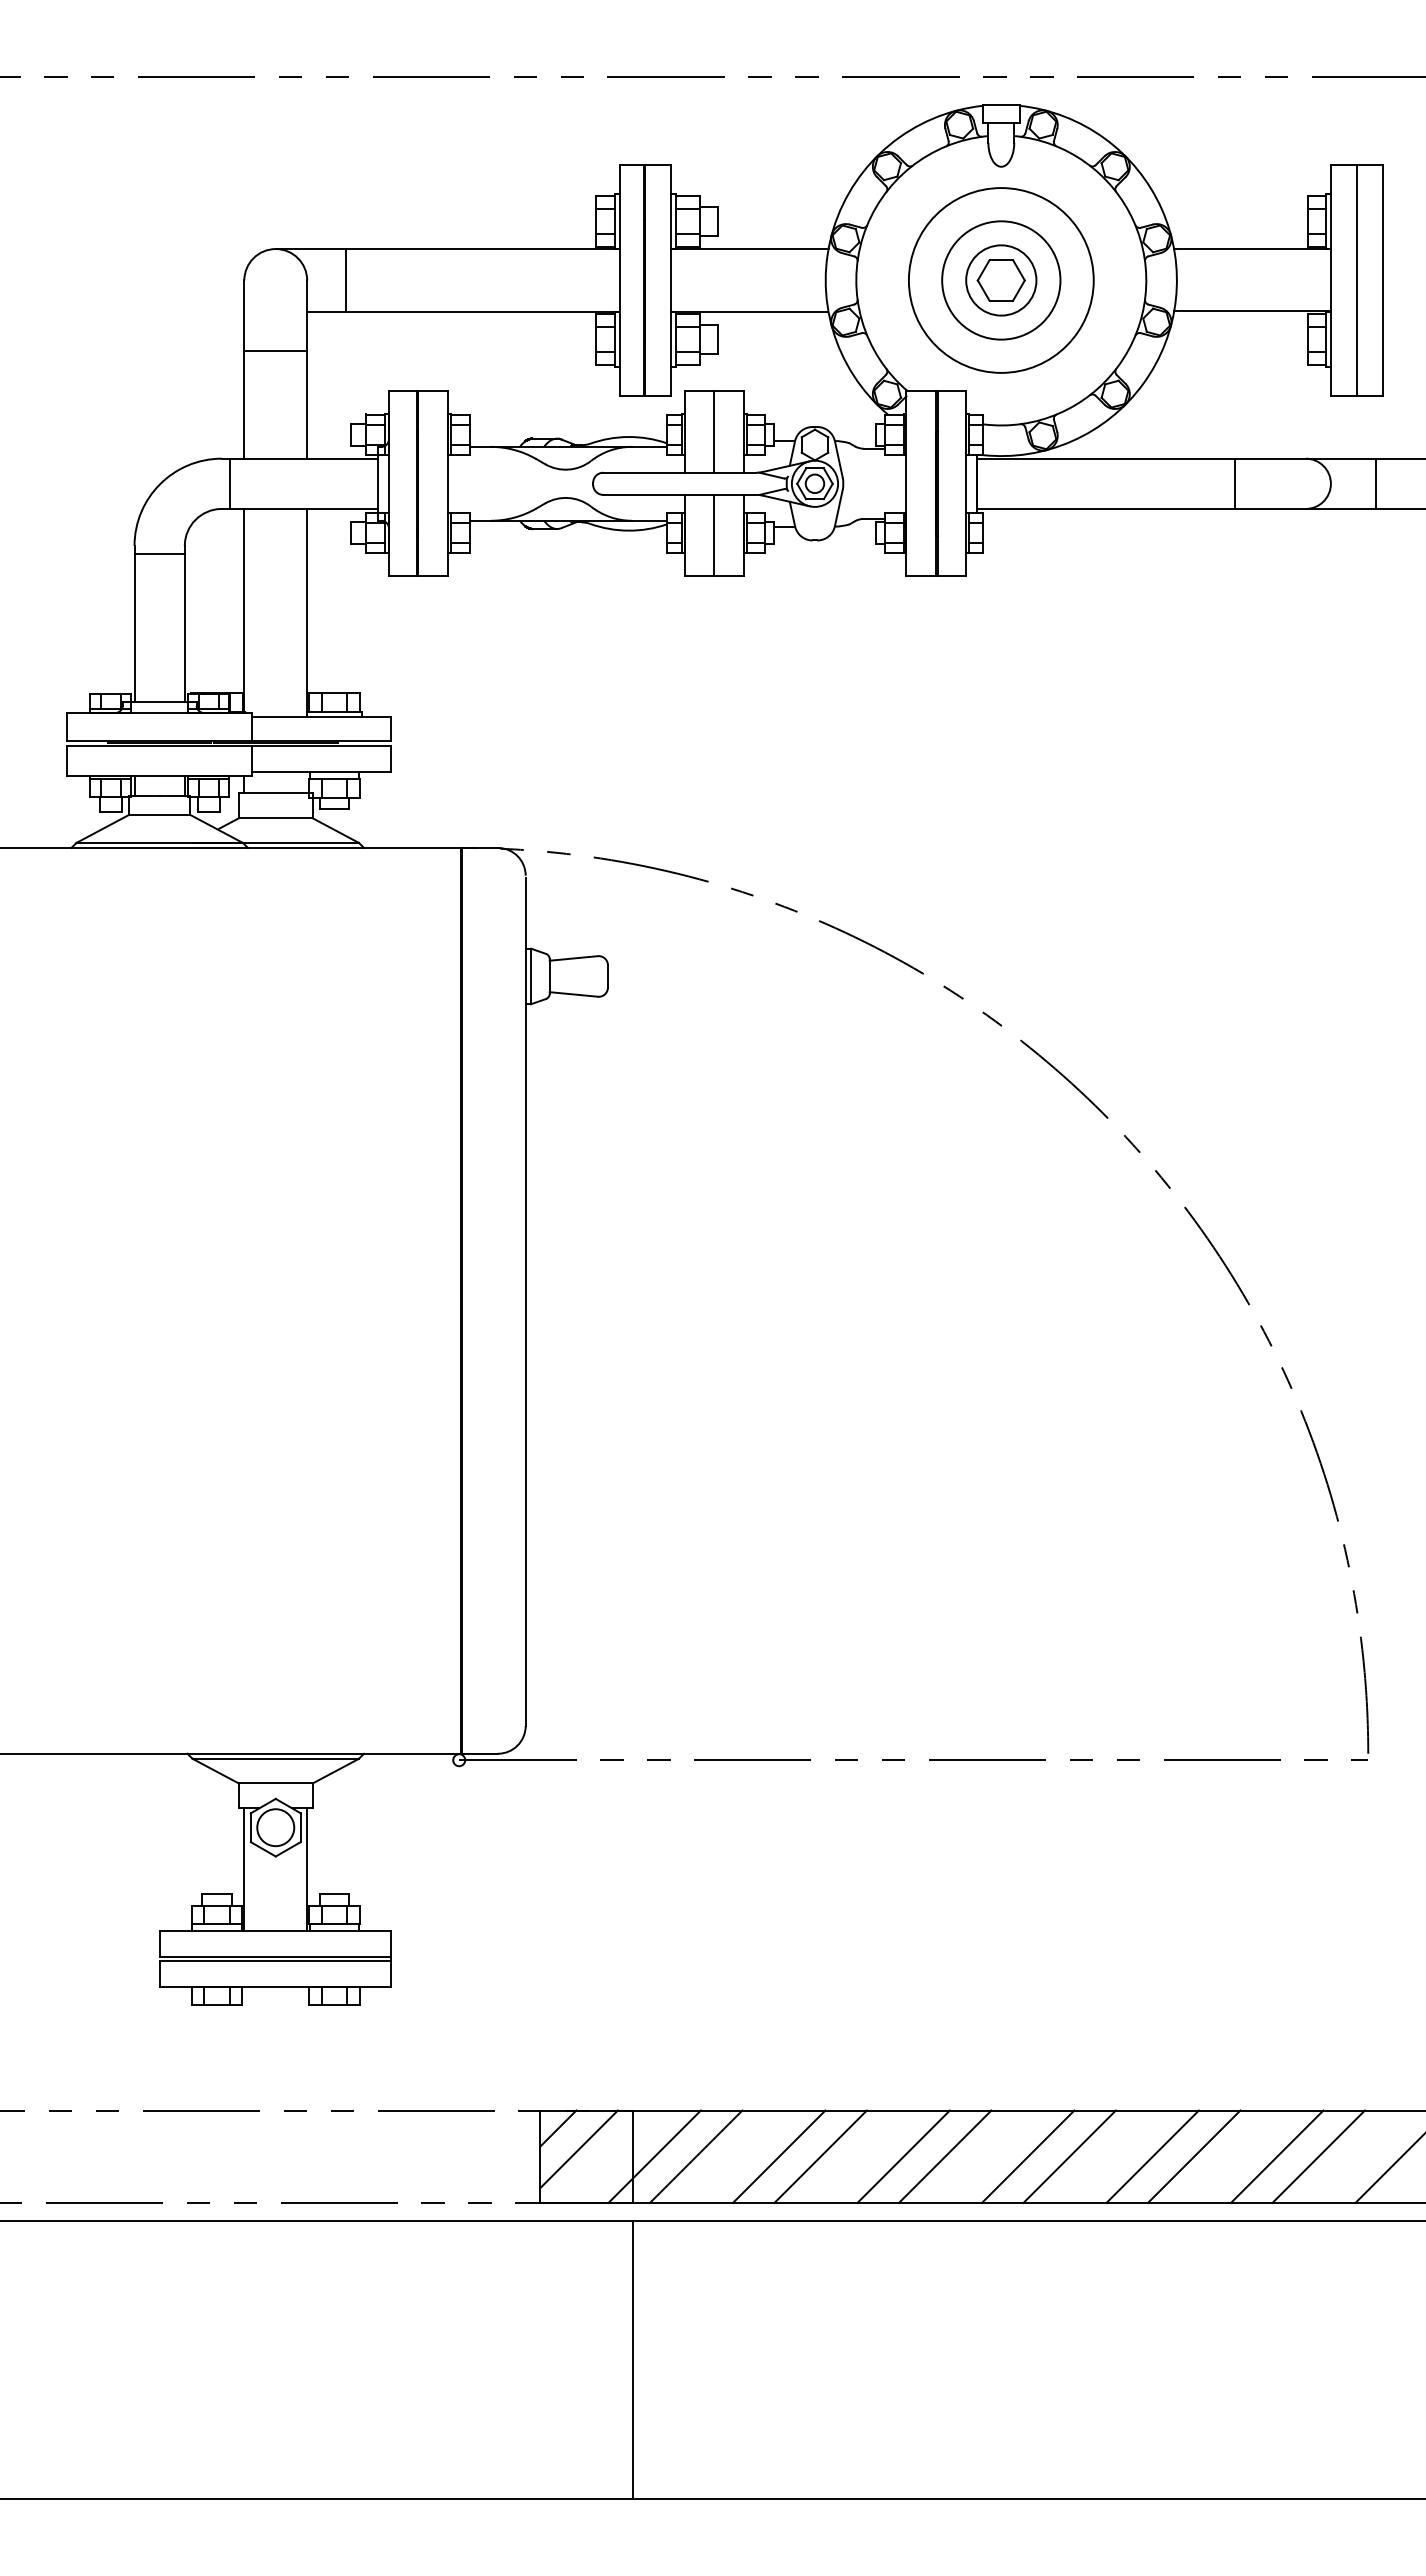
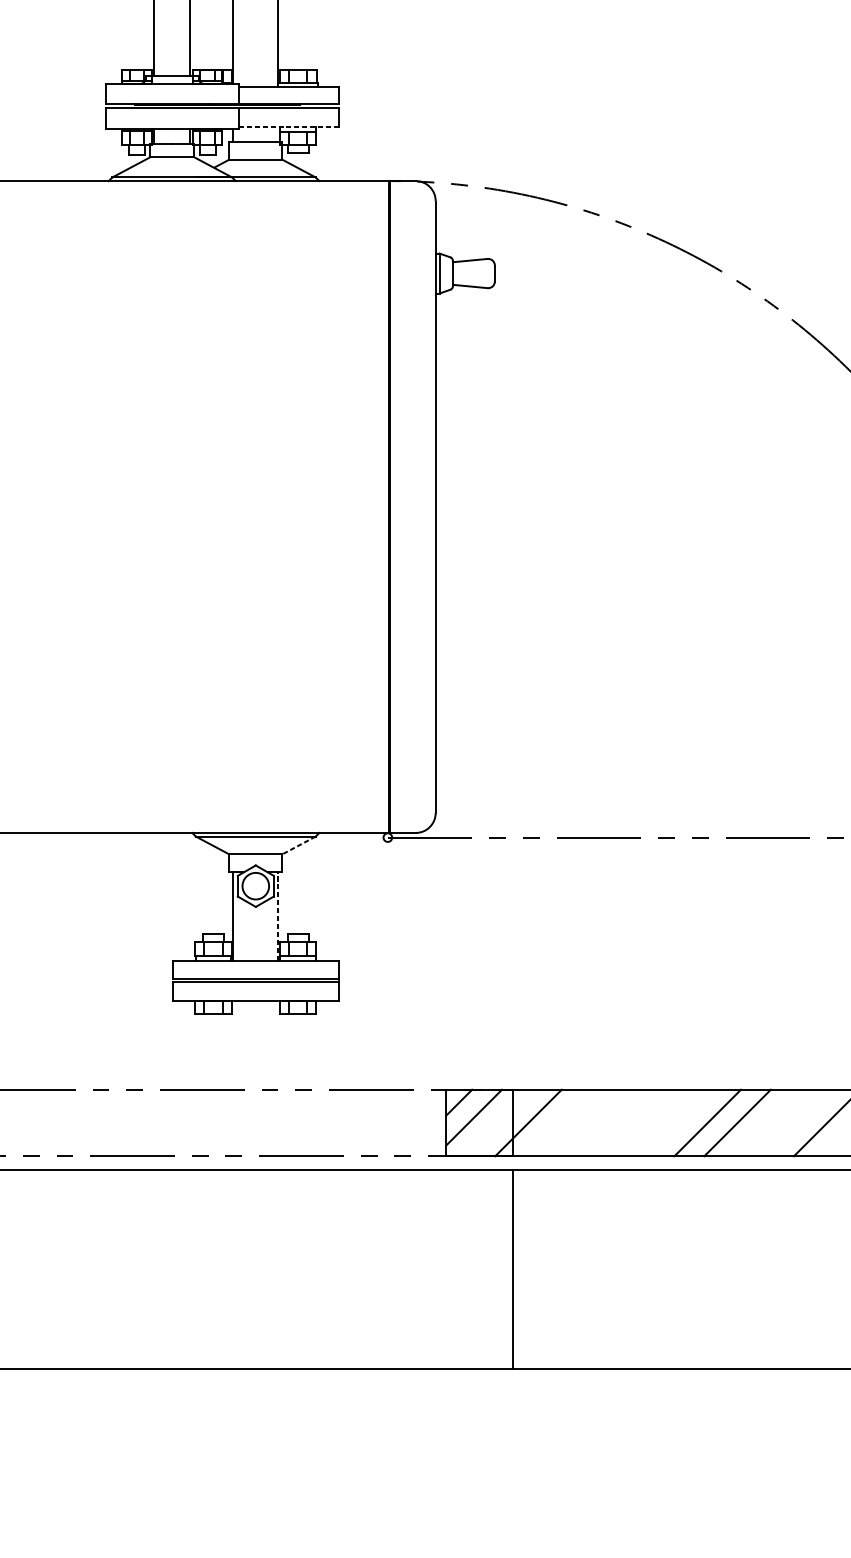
line: (321, 772) -> (288, 126), solid -> dashed
line: (335, 1771) -> (298, 845), solid -> dashed
line: (307, 1869) -> (278, 916), solid -> dashed
line: (695, 2156) -> (557, 1122), removed
line: (778, 2156) -> (617, 1122), removed
line: (820, 2156) -> (647, 1122), removed
line: (1027, 2156) -> (796, 1122), removed

